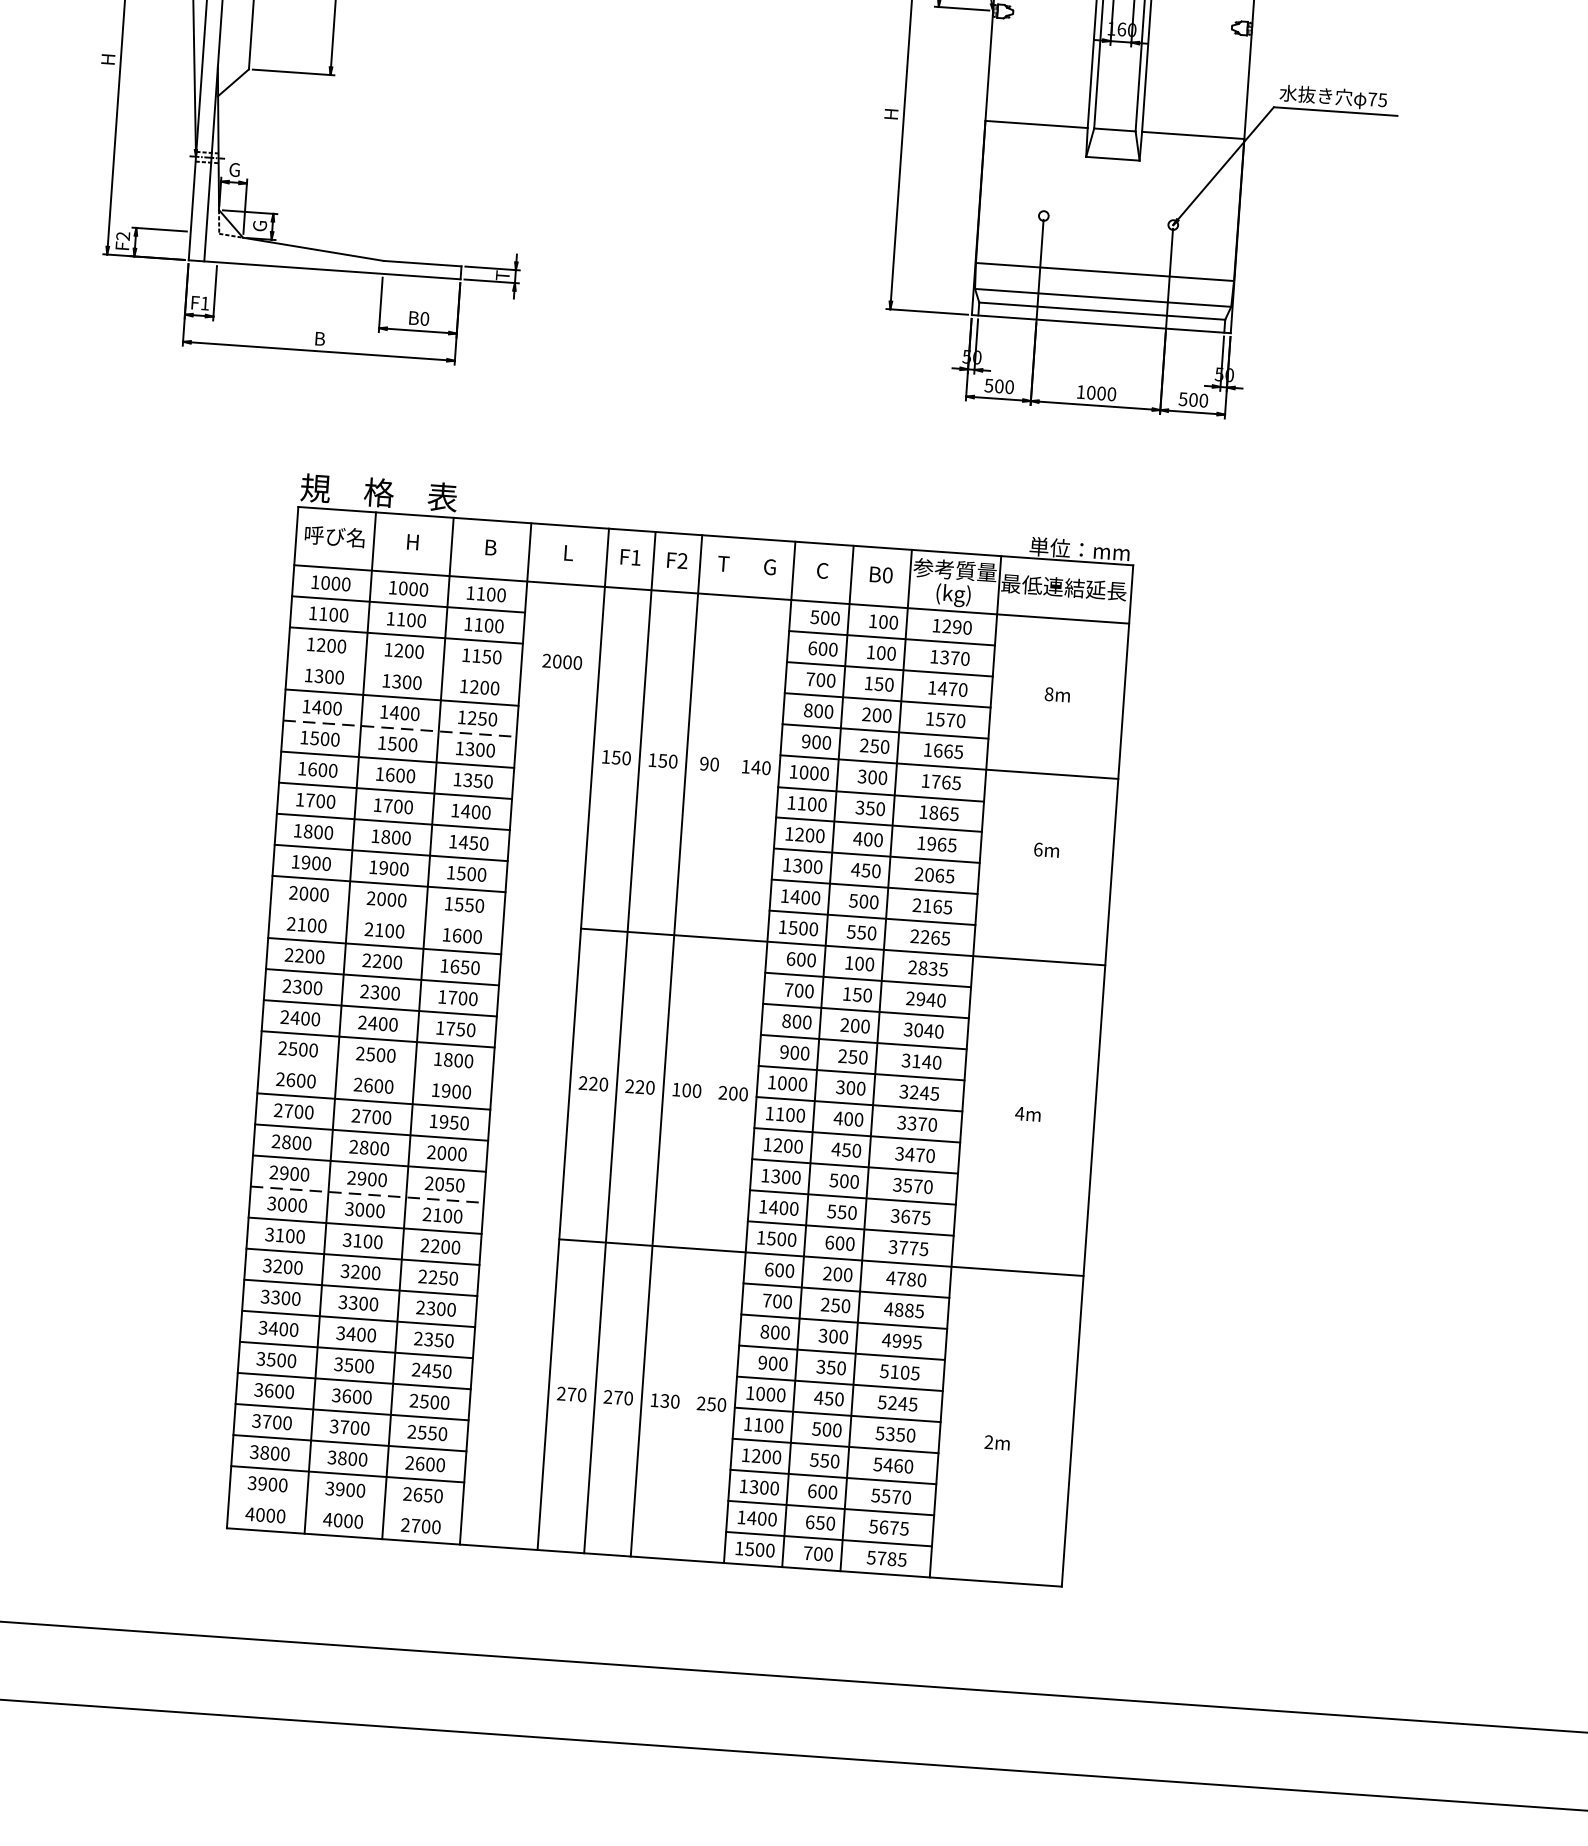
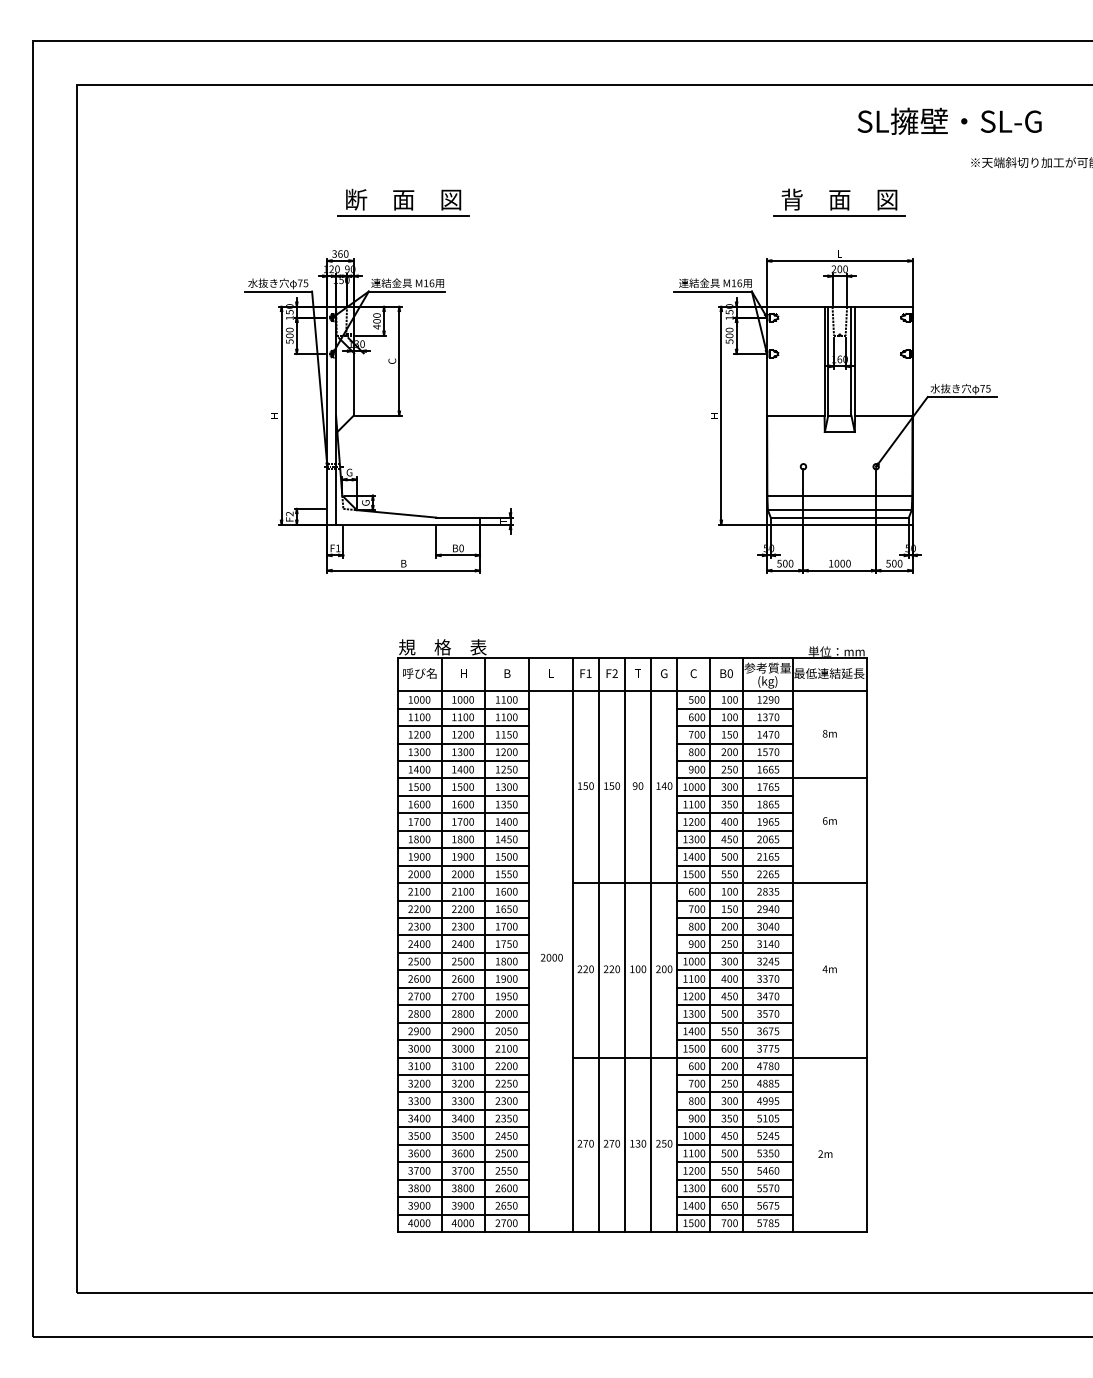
text: (561, 661) -> (551, 957), moved
line: (403, 666) -> (463, 743), added
line: (401, 728) -> (464, 778), dashed -> solid
line: (386, 915) -> (463, 883), added
line: (713, 1047) -> (651, 944), added
line: (375, 1070) -> (463, 970), added
line: (368, 1195) -> (464, 1040), dashed -> solid
line: (345, 1505) -> (463, 1214), added

